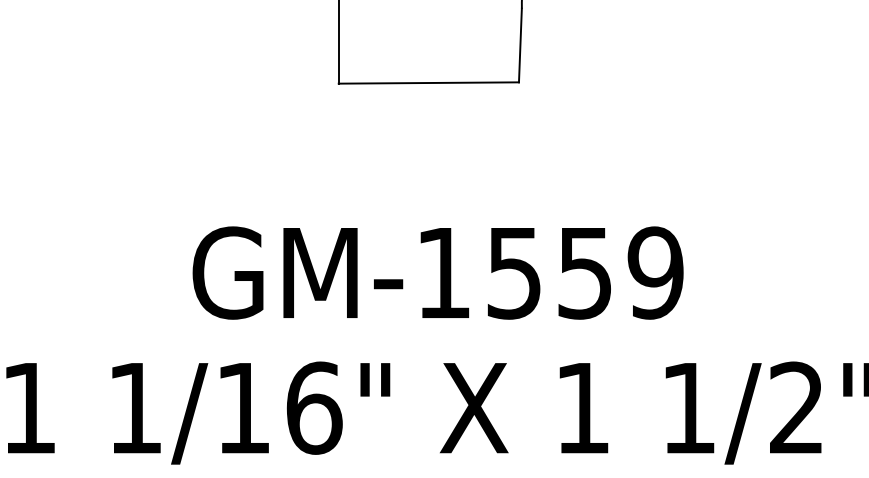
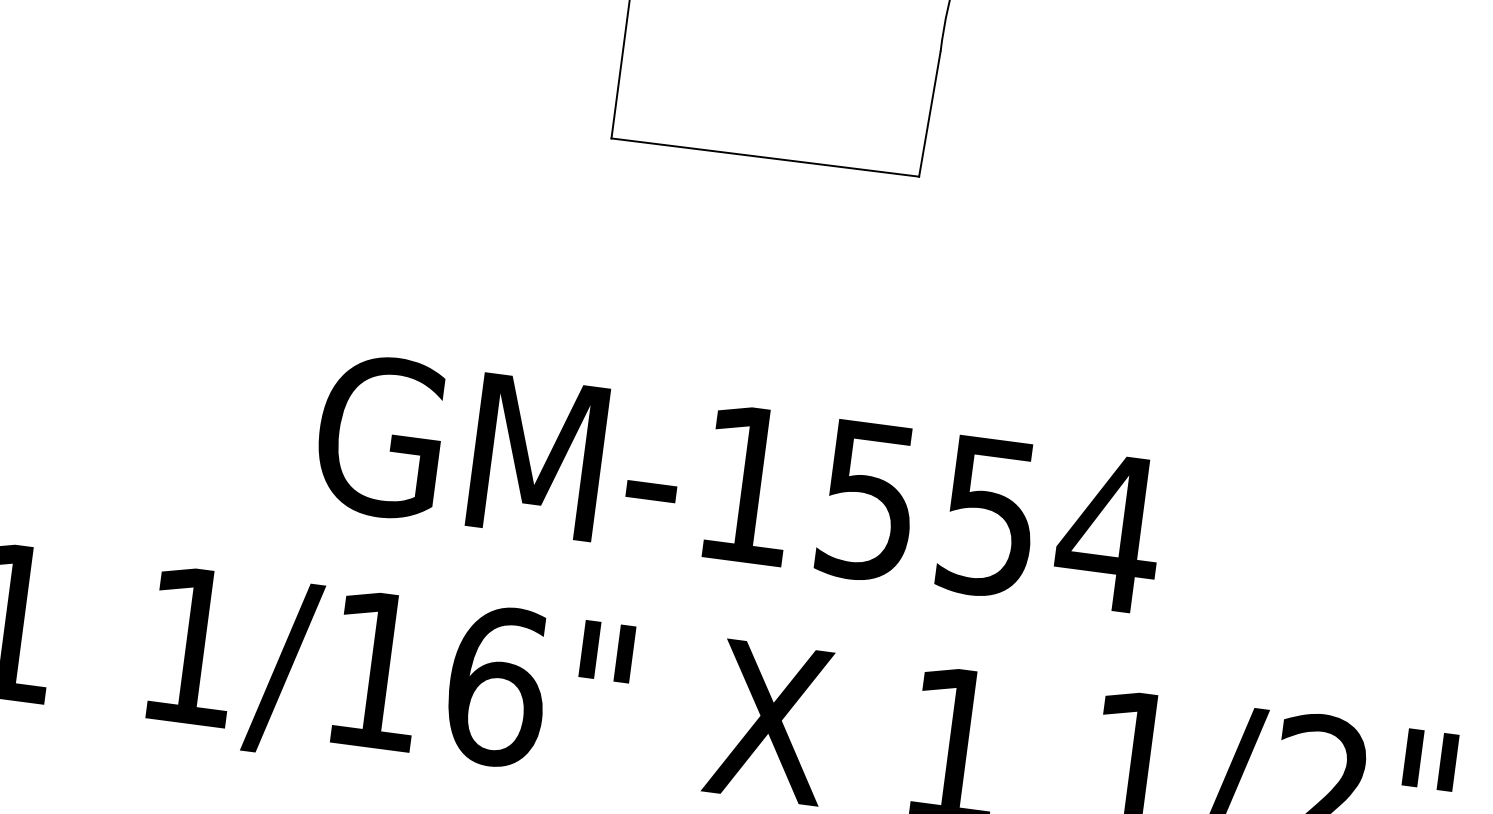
text: (655, 272) -> (1109, 531), GM-1559 -> GM-1554

